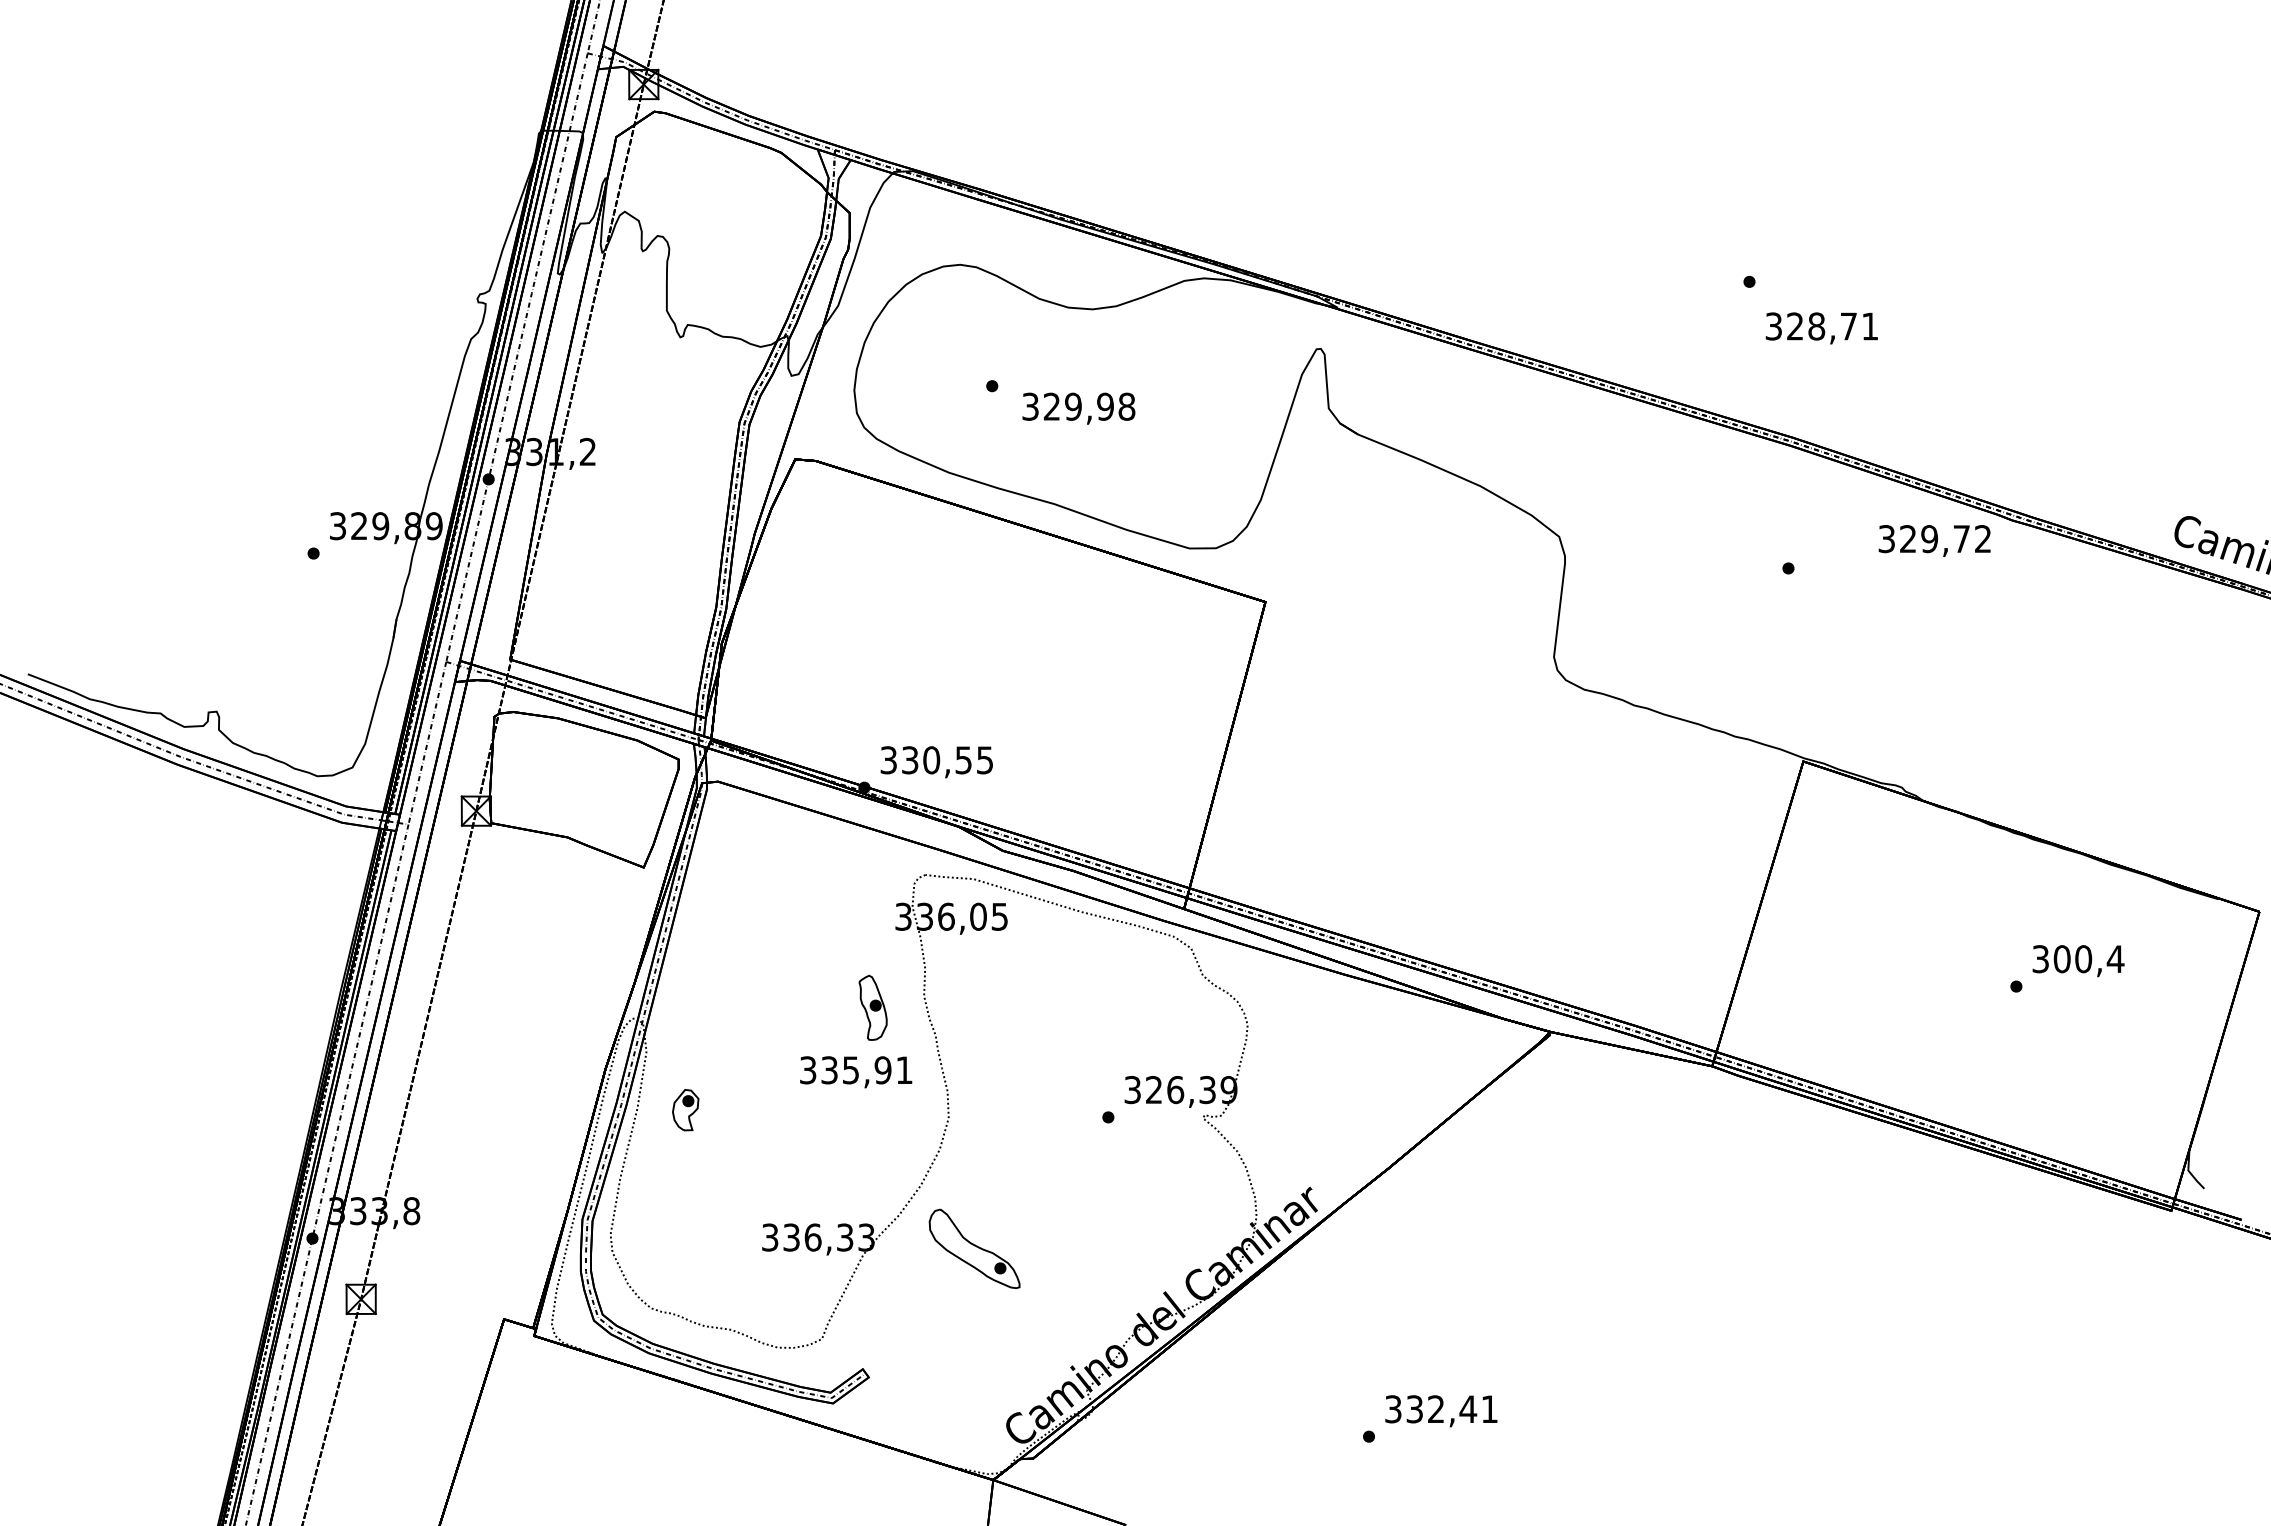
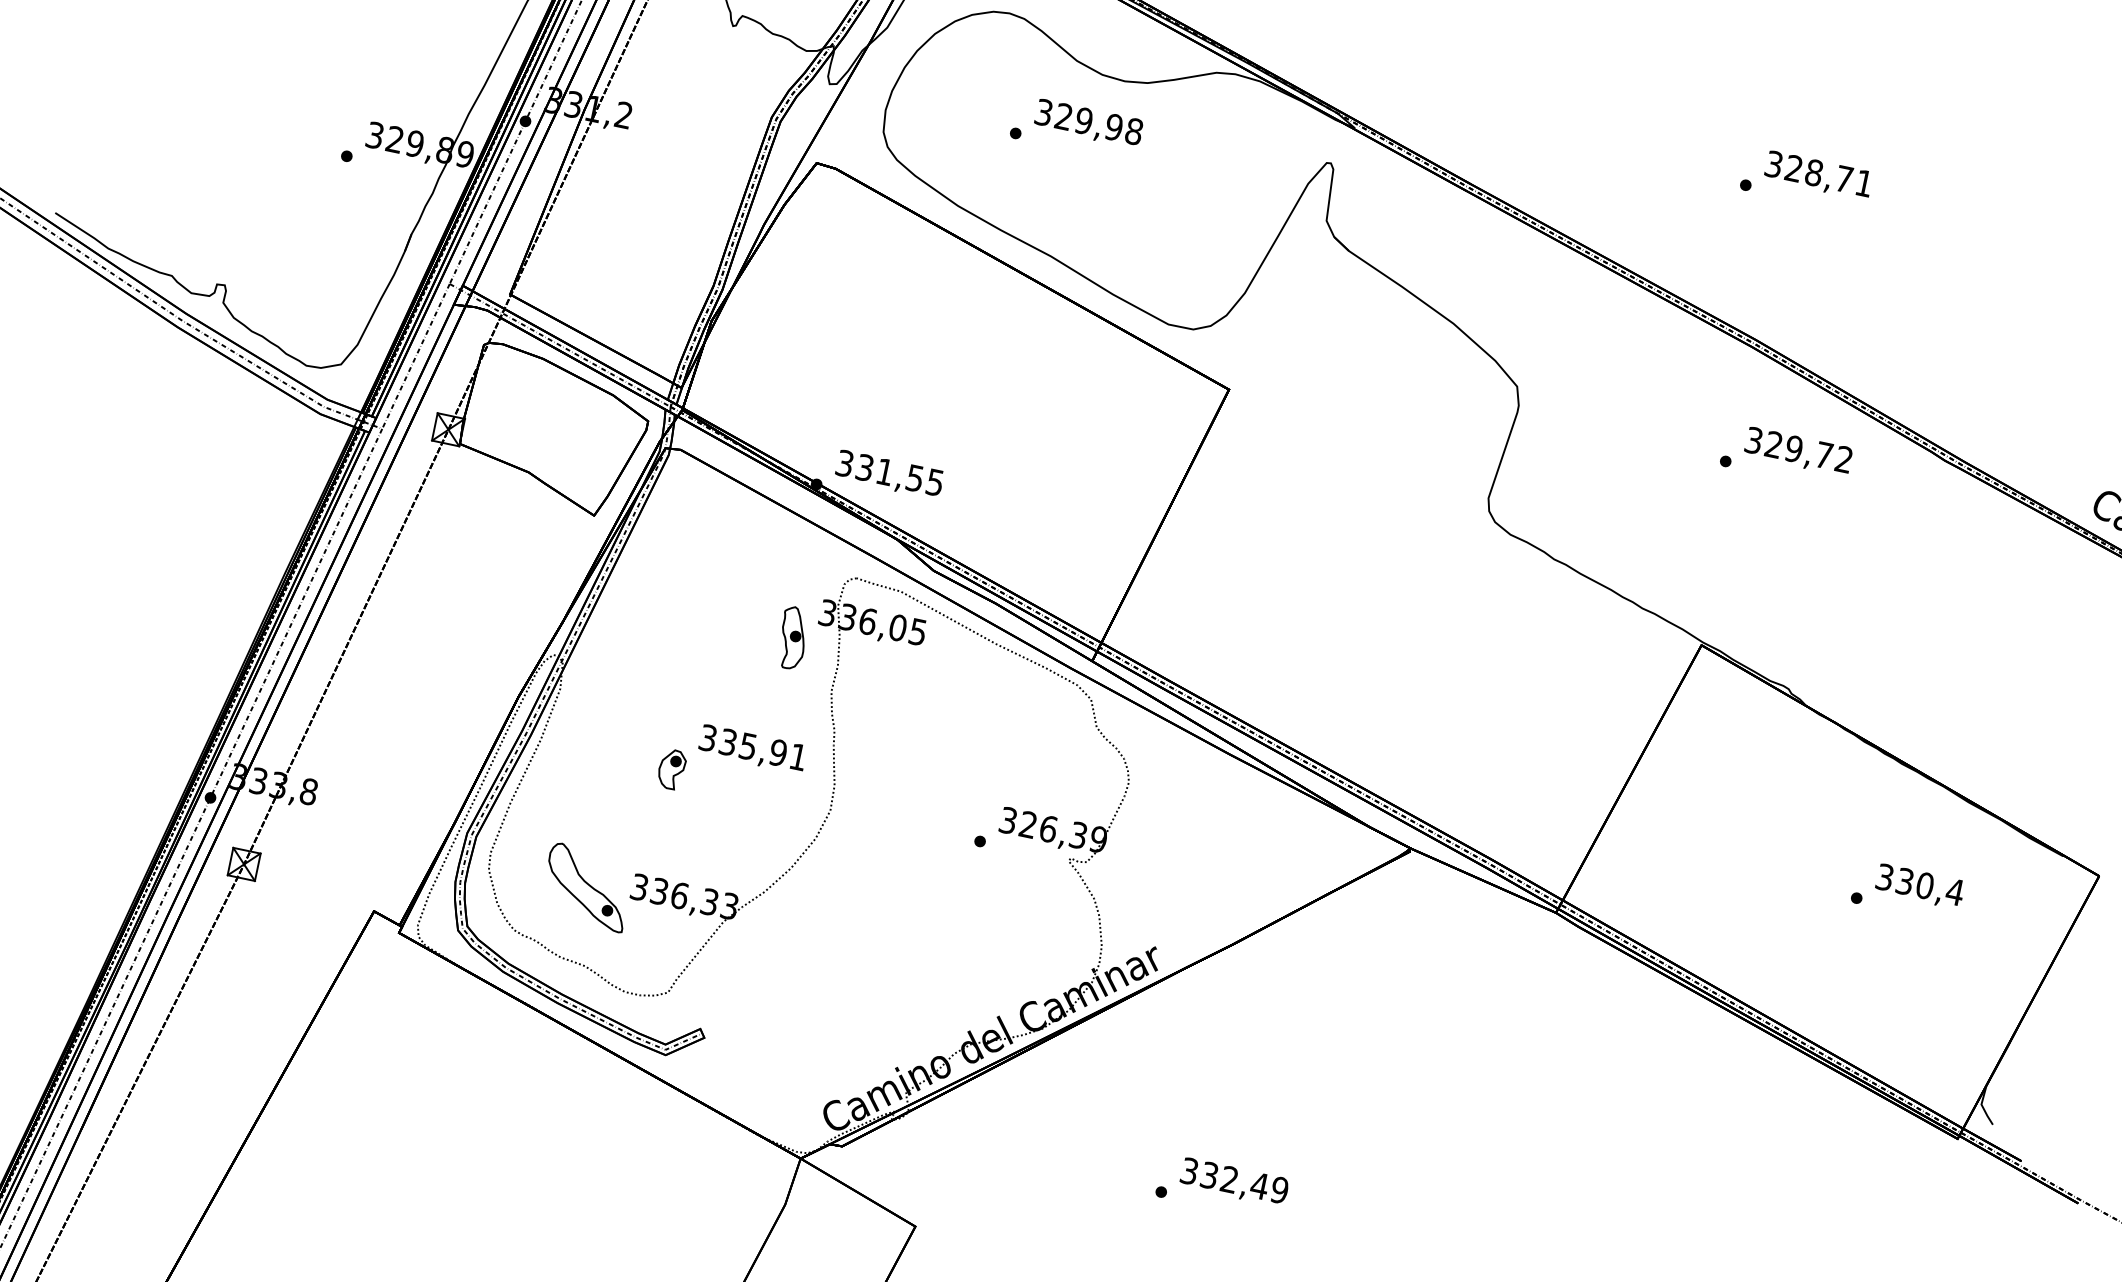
text: (1821, 328) -> (1818, 175), moved
text: (1078, 408) -> (1088, 123), moved
text: (1934, 540) -> (1798, 451), moved
text: (931, 760) -> (884, 472), 330,55 -> 331,55
text: (2061, 959) -> (1904, 881), 300,4 -> 330,4
part: (872, 1007) -> (792, 637), moved
part: (685, 1110) -> (671, 769), moved
part: (974, 1248) -> (587, 886), moved
text: (1489, 1409) -> (1279, 1190), 332,41 -> 332,49

